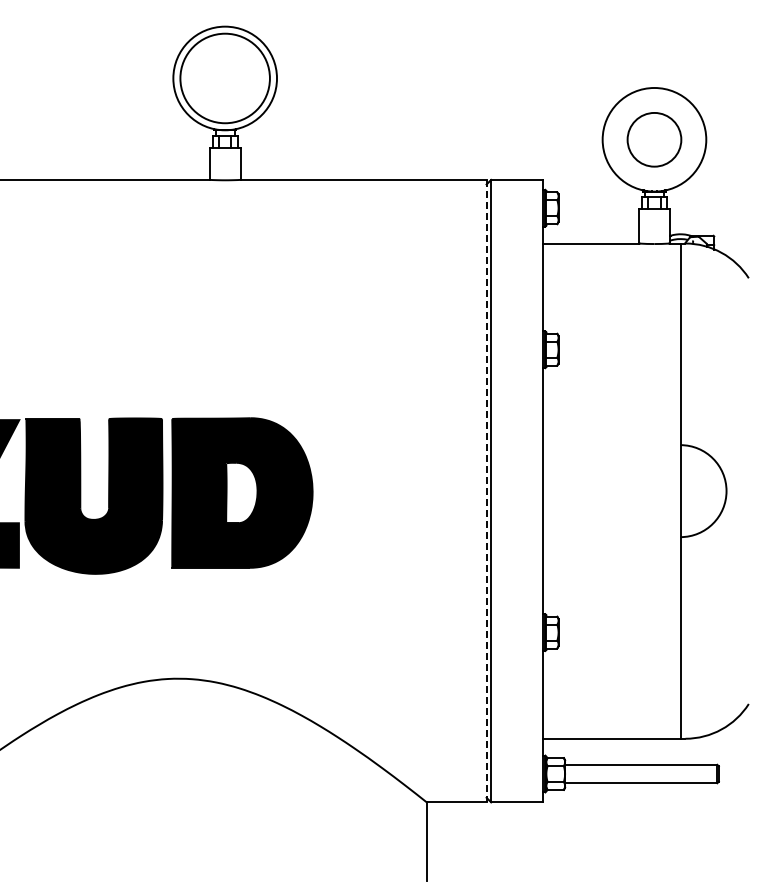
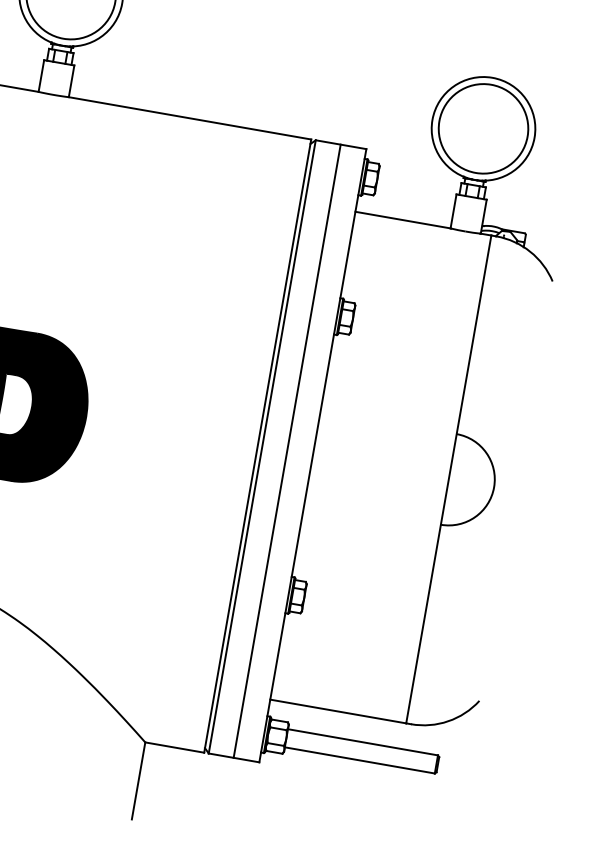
circle: (654, 139) -> (483, 128), size x1.67
line: (516, 490) -> (287, 450), added
line: (486, 491) -> (257, 446), dashed -> solid

